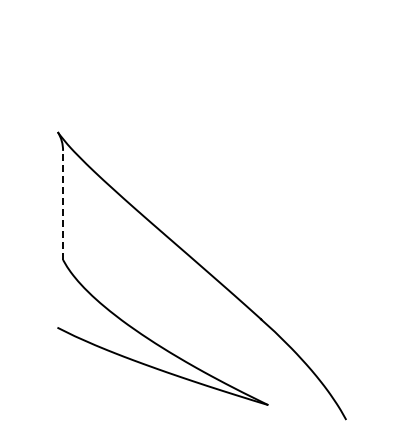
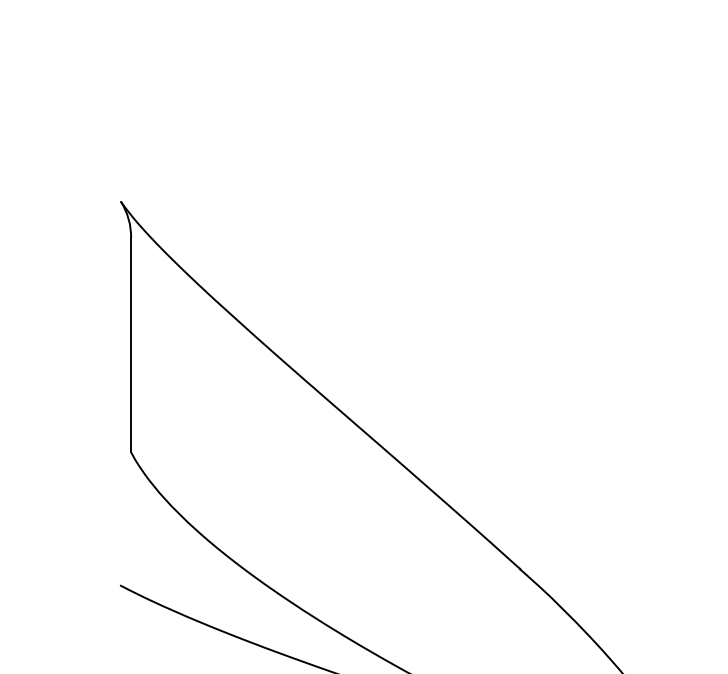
line: (63, 205) -> (131, 345), dashed -> solid

